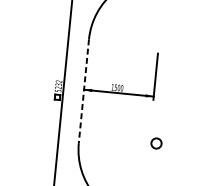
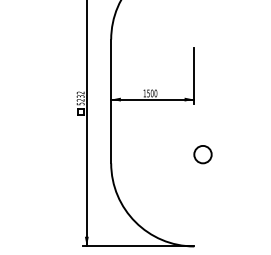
line: (84, 91) -> (111, 101), dashed -> solid
circle: (156, 143) -> (202, 154), size x1.43

